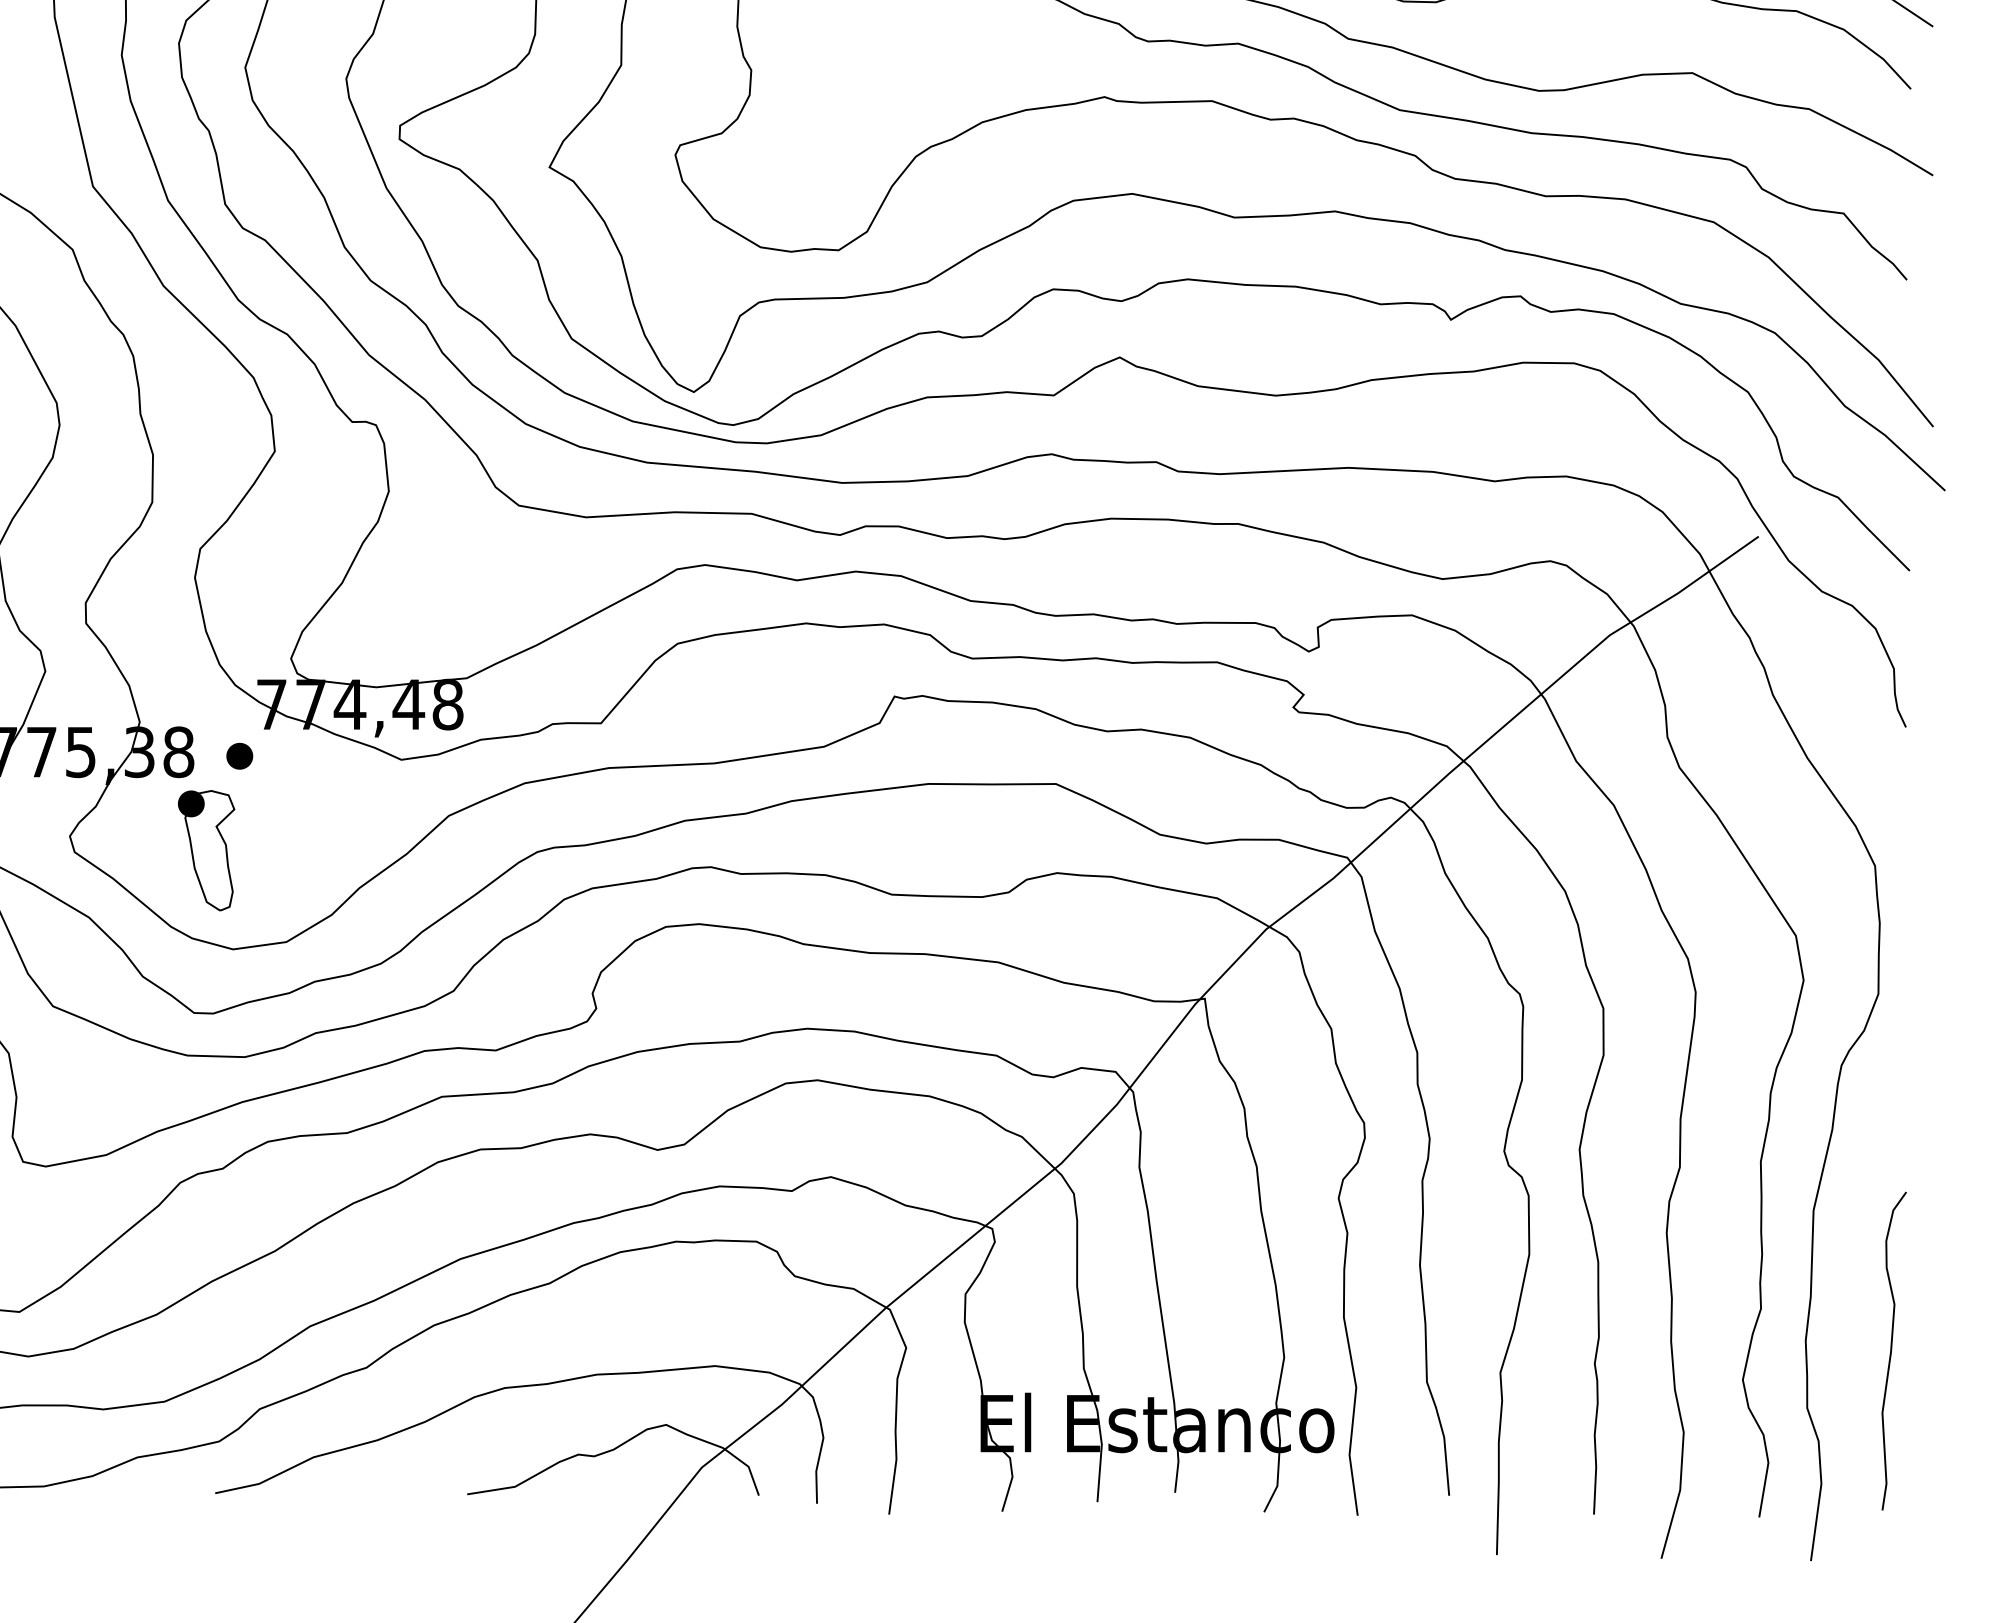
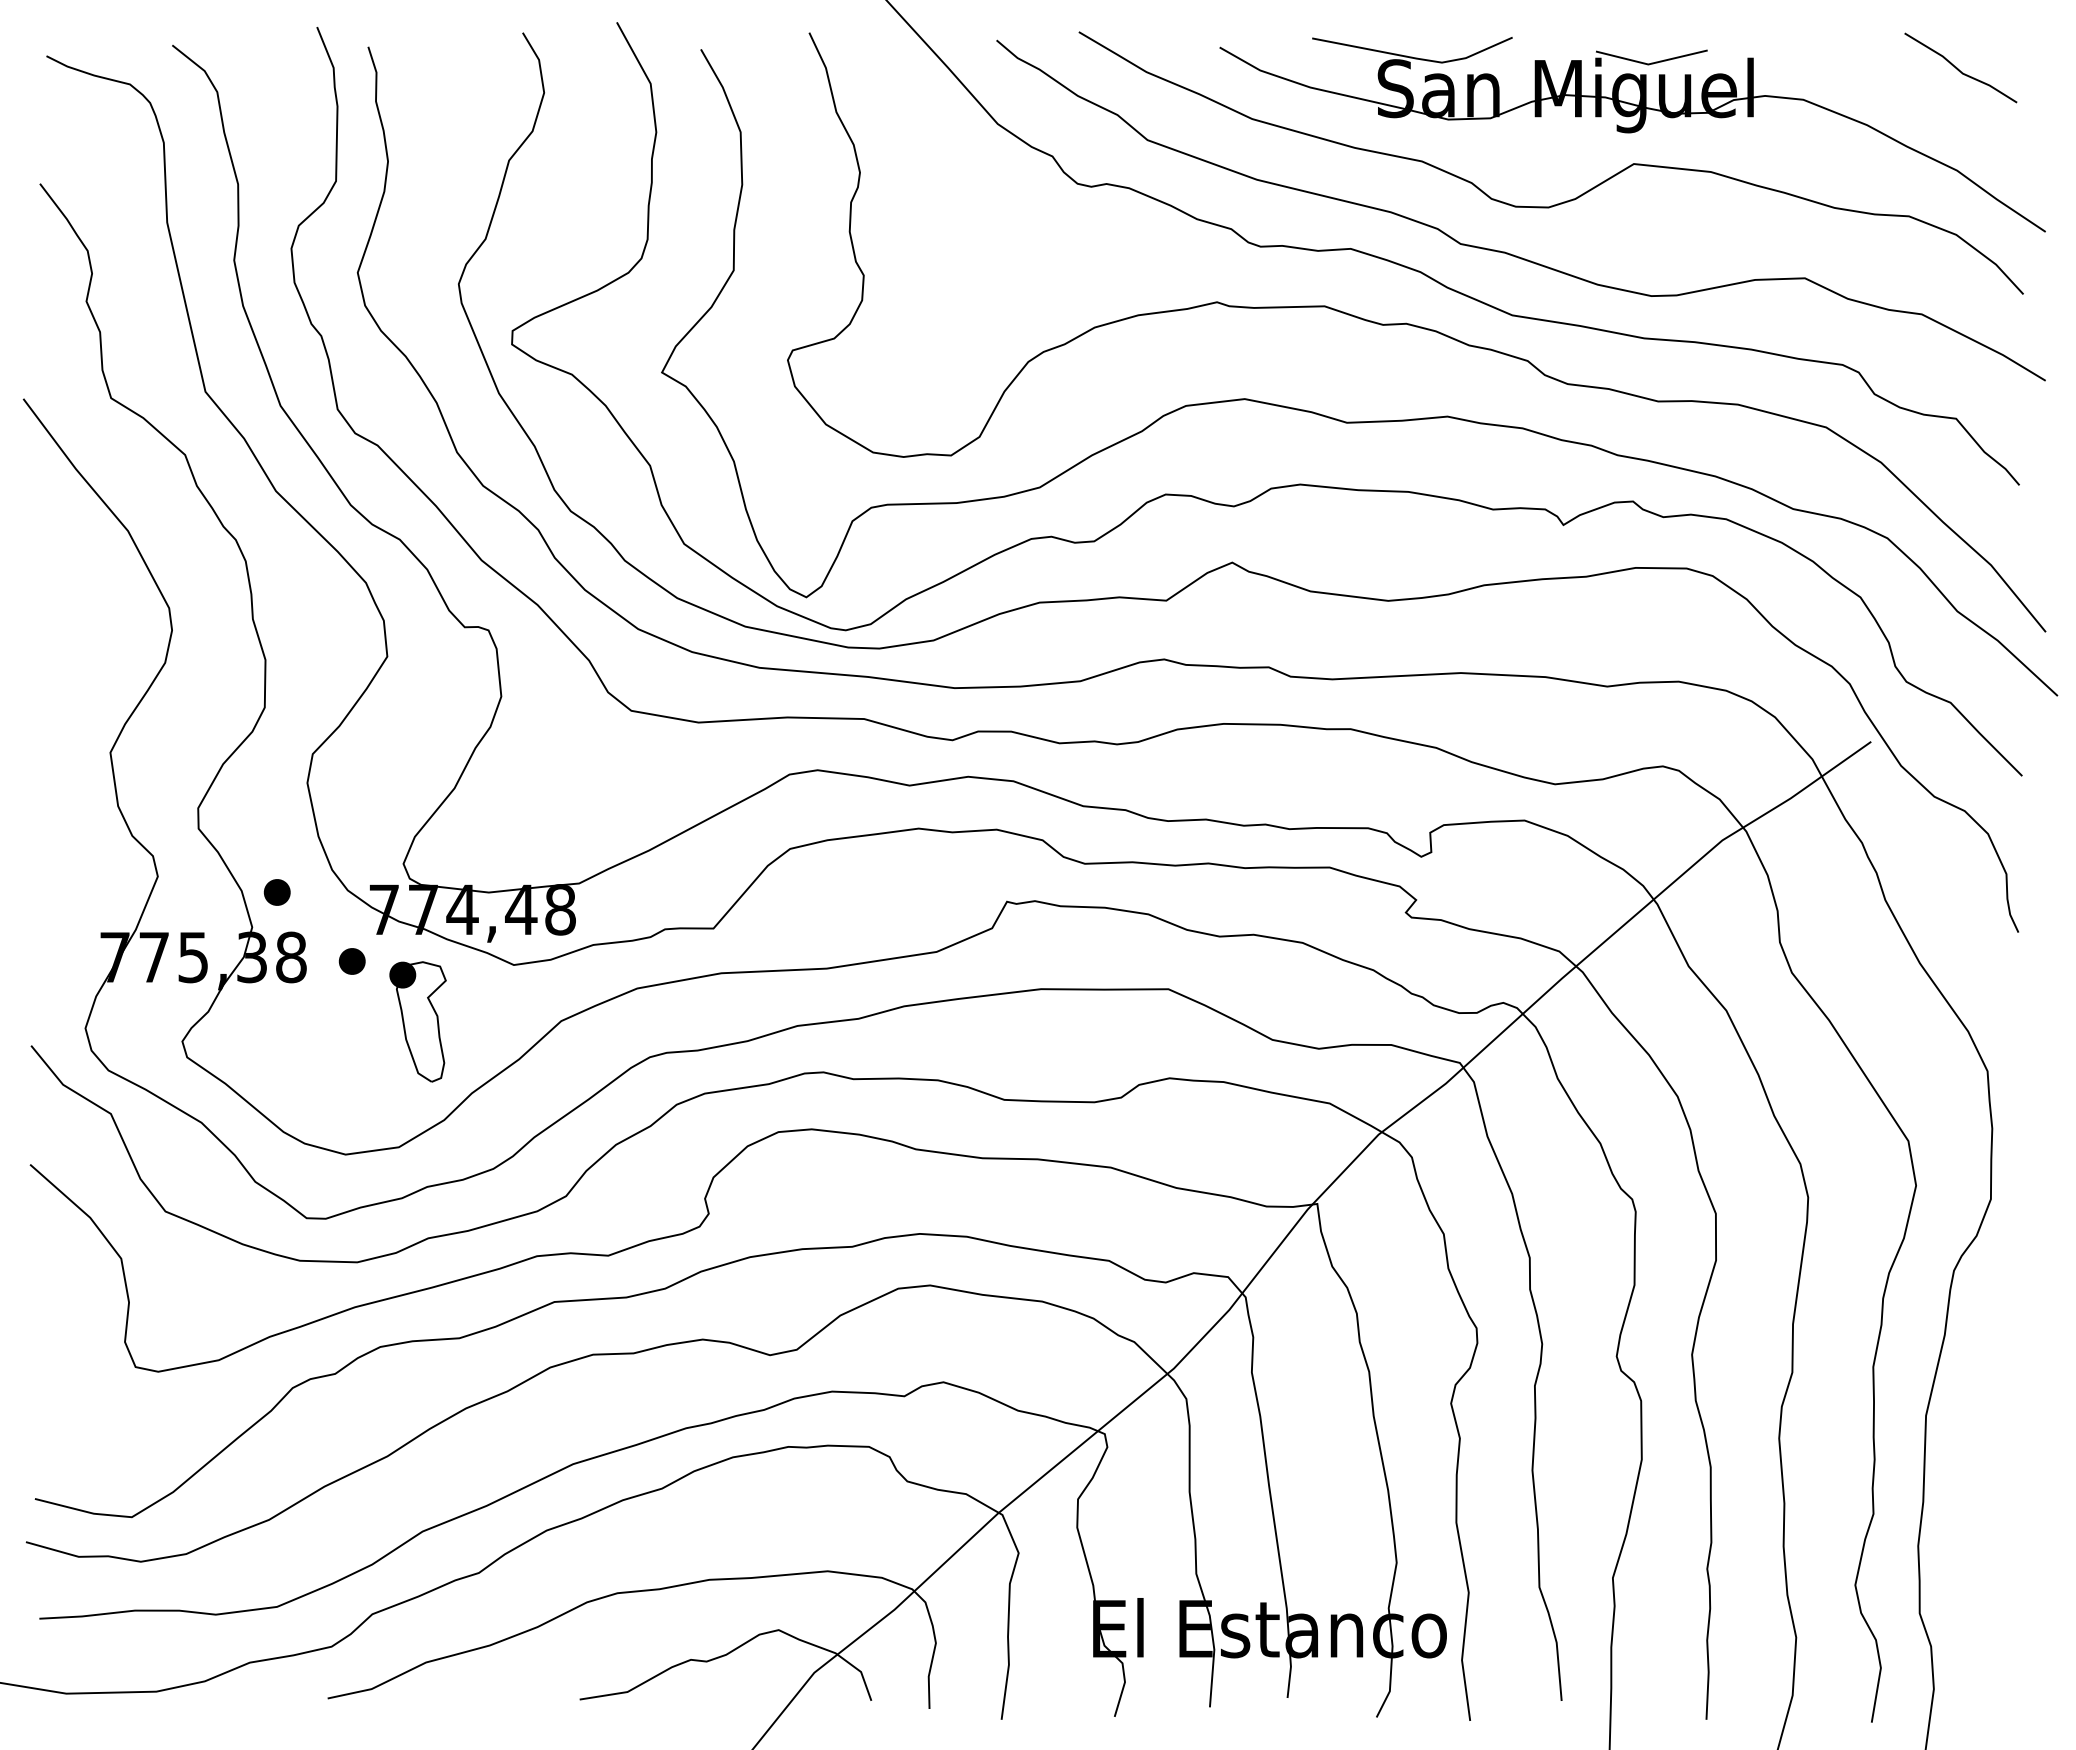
part: (164, 687) -> (276, 892), added
part: (206, 850) -> (417, 1021), moved
curve: (1892, 1351) -> (2004, 1556), removed

